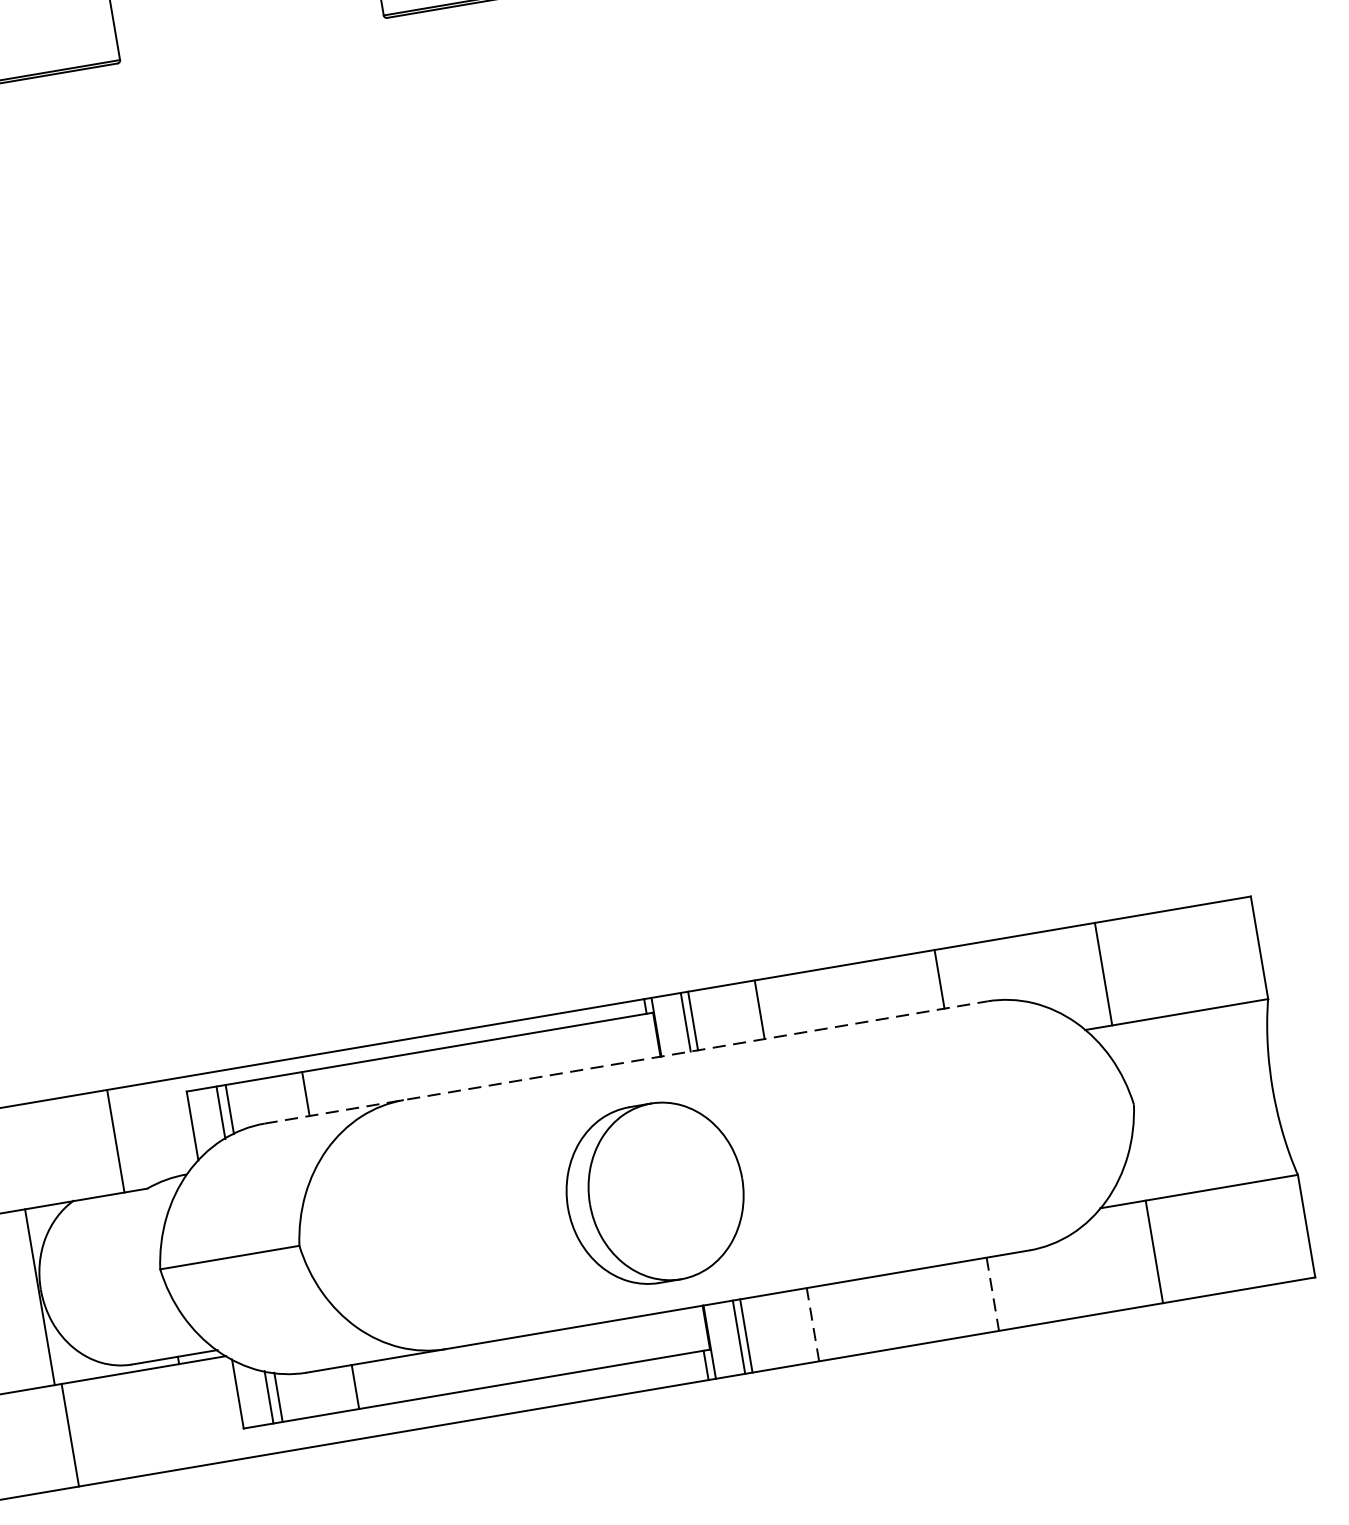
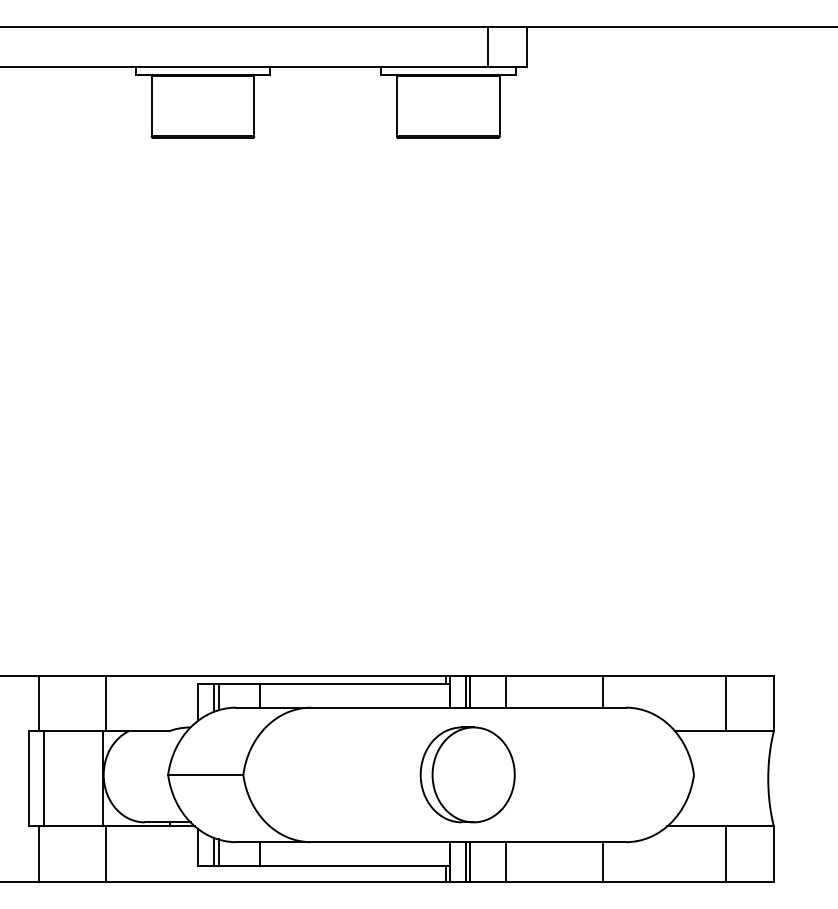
line: (1103, 973) -> (725, 703), moved
line: (626, 1062) -> (431, 707), dashed -> solid
line: (116, 1140) -> (106, 703), moved
part: (654, 1192) -> (467, 774), moved
line: (1153, 1250) -> (725, 853), moved
line: (993, 1293) -> (603, 861), dashed -> solid
line: (812, 1324) -> (505, 861), dashed -> solid

